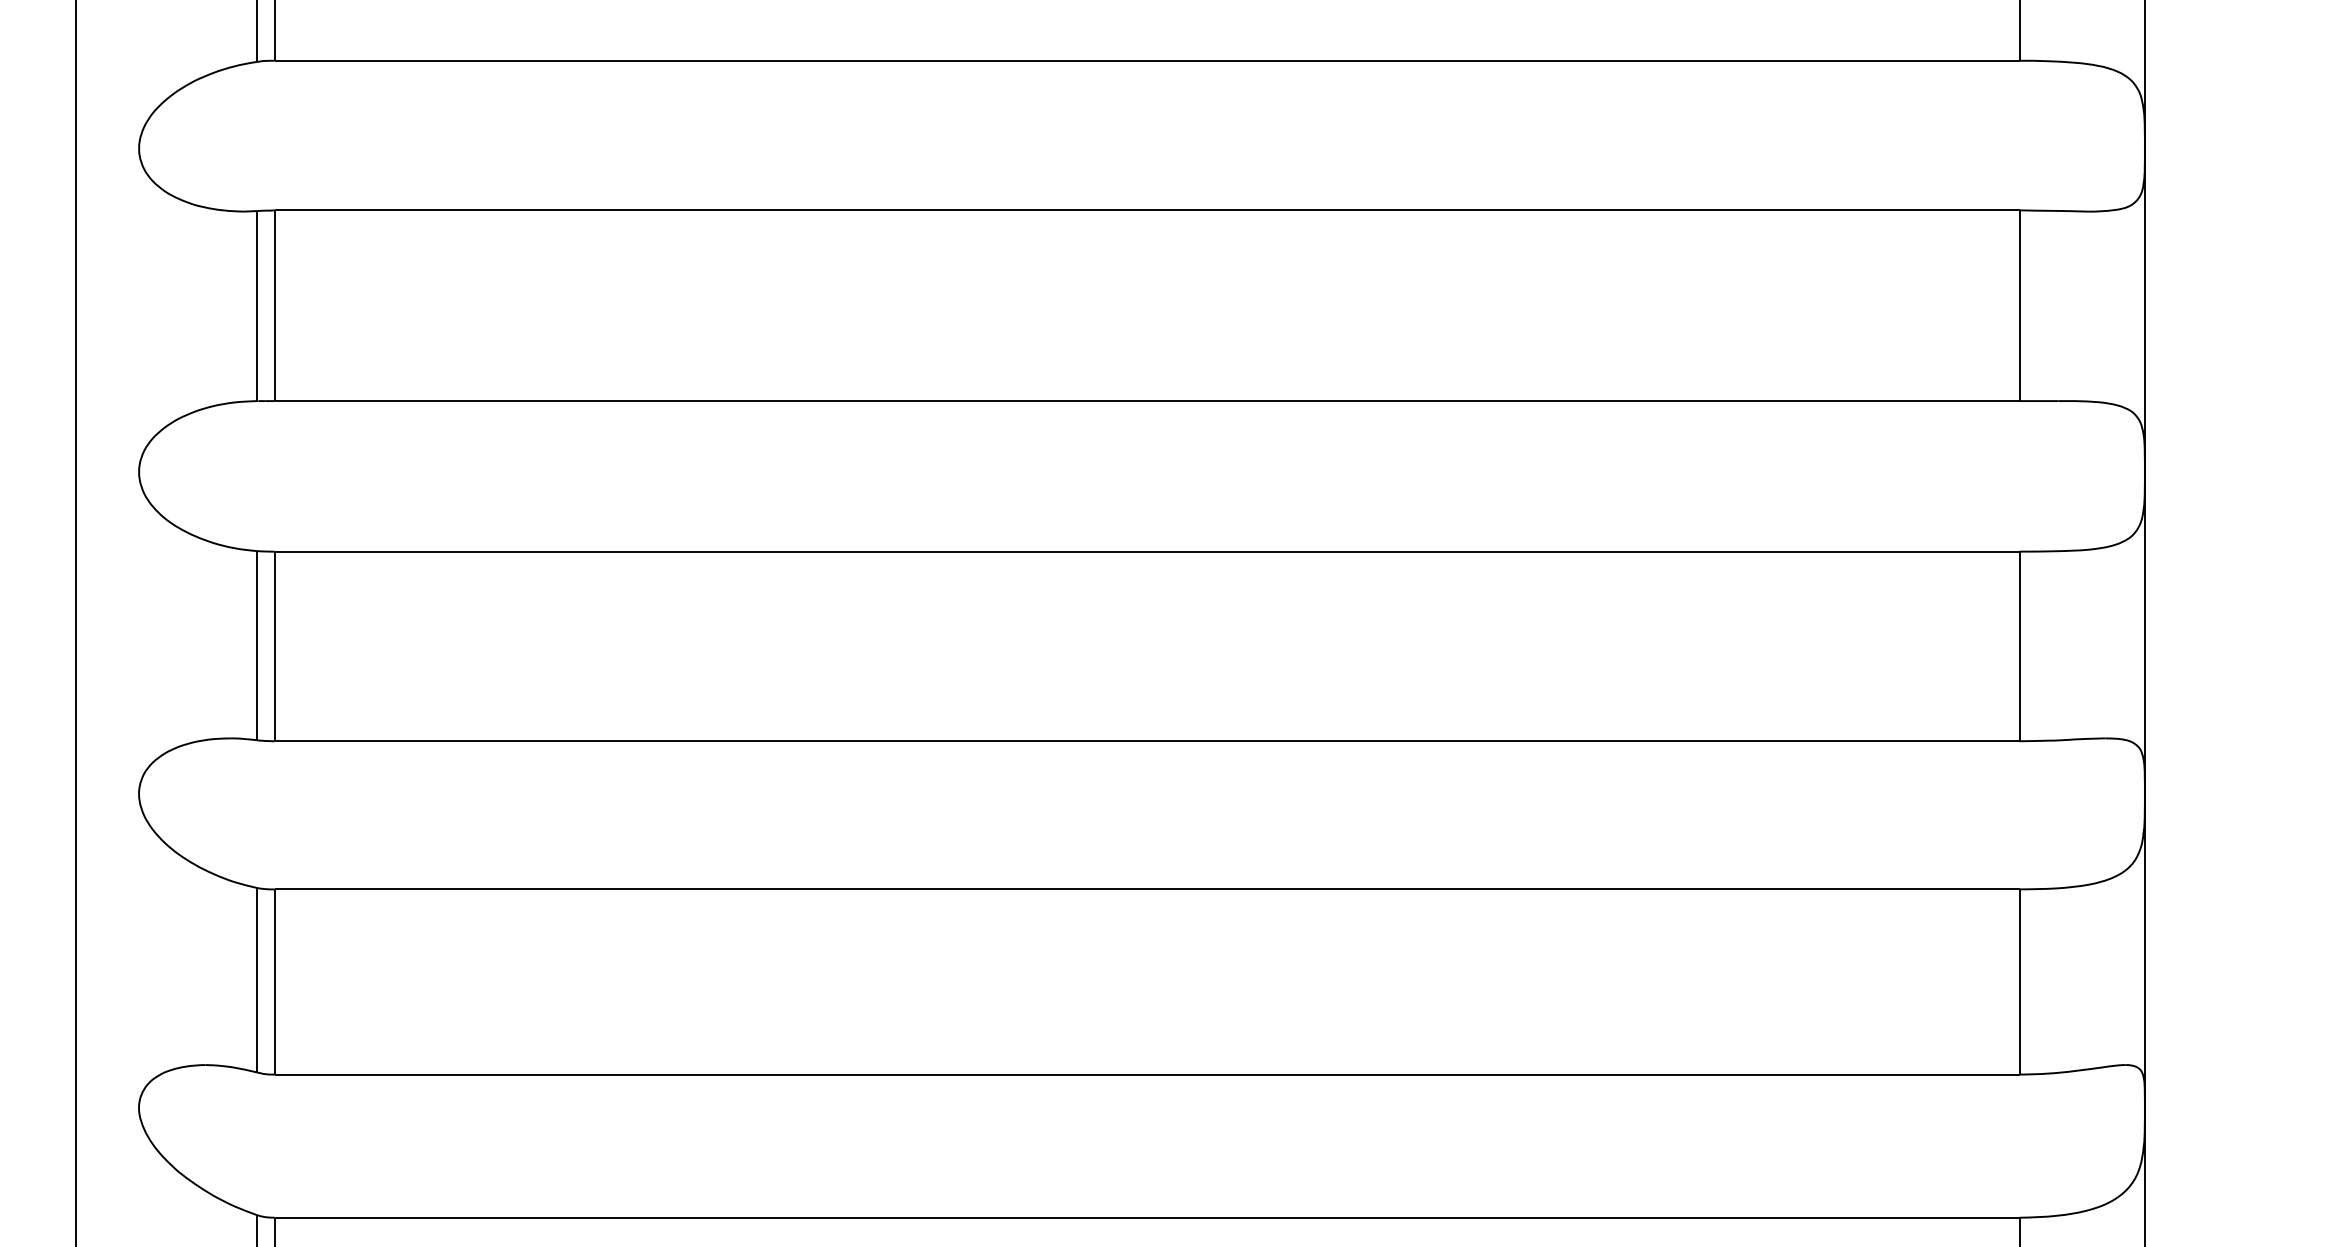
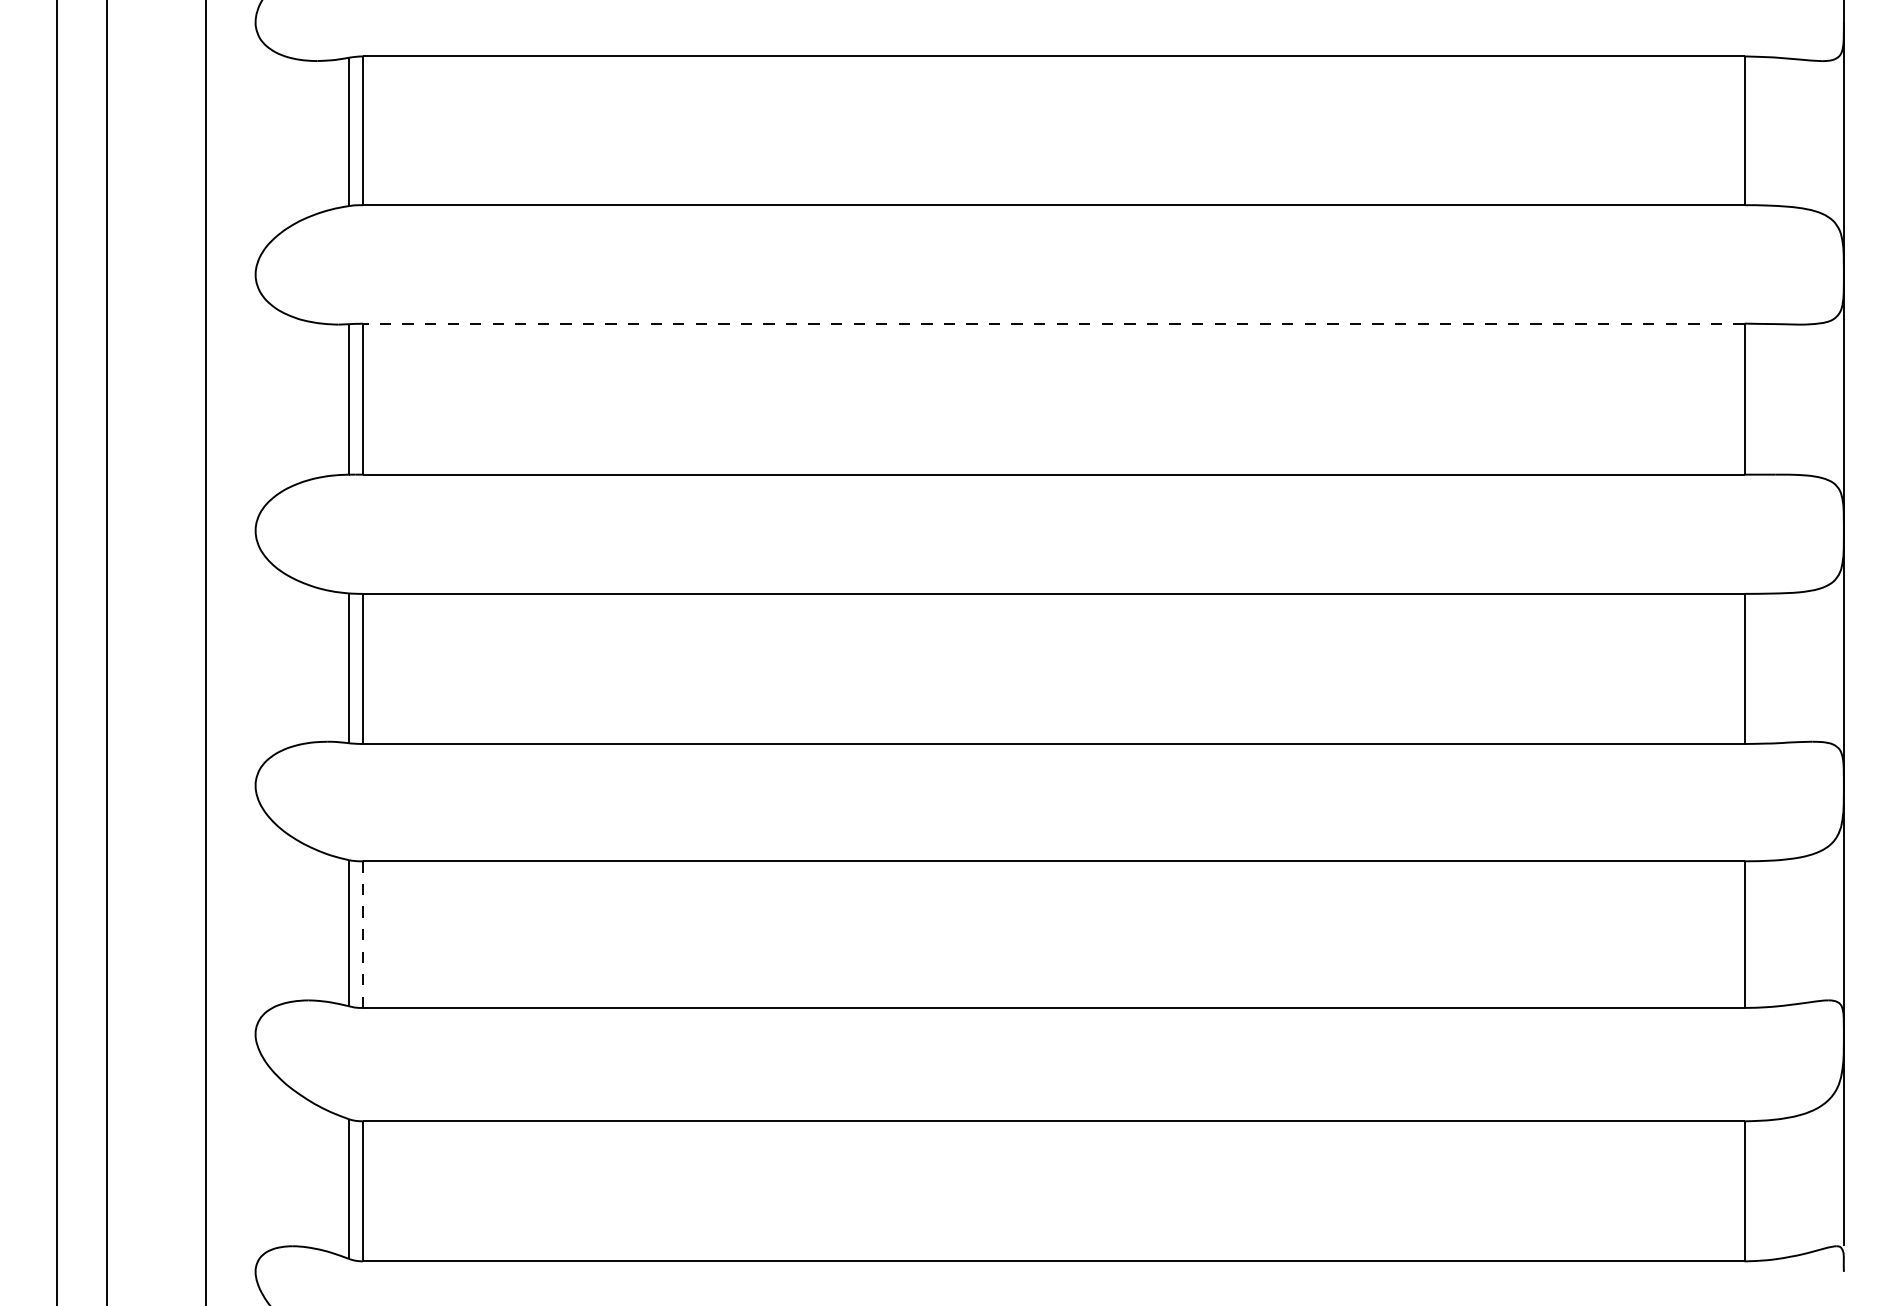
line: (1146, 210) -> (1053, 323), solid -> dashed
line: (275, 983) -> (363, 935), solid -> dashed

